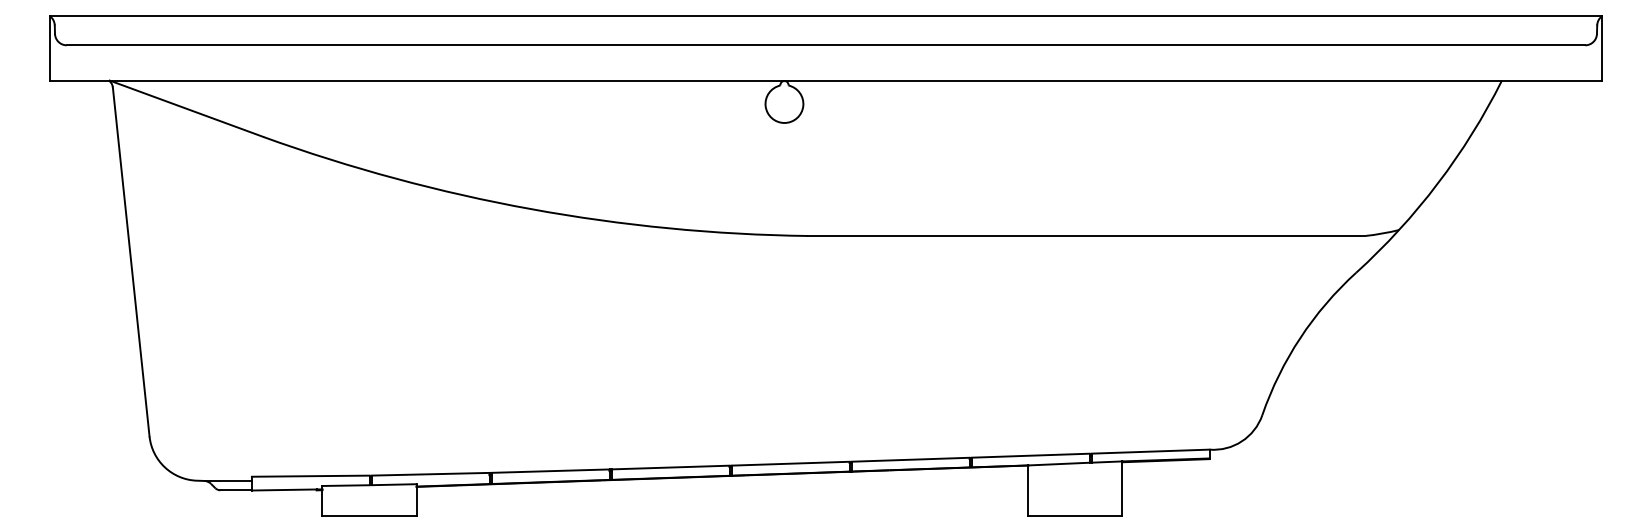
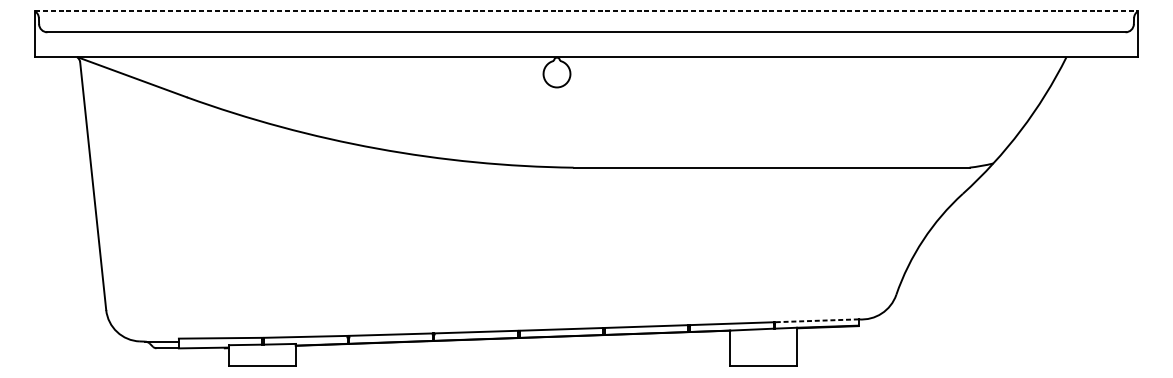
line: (826, 15) -> (586, 11), solid -> dashed
line: (1150, 451) -> (816, 320), solid -> dashed

